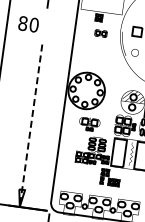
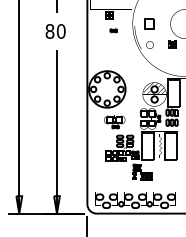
text: (28, 24) -> (55, 31), moved
part: (100, 33) -> (113, 30), size x0.62
line: (30, 125) -> (56, 131), dashed -> solid

